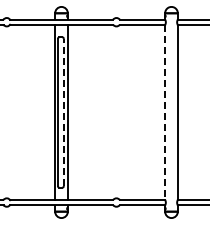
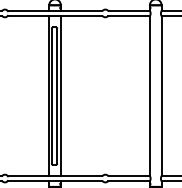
line: (63, 112) -> (56, 96), dashed -> solid
line: (165, 112) -> (150, 96), dashed -> solid

